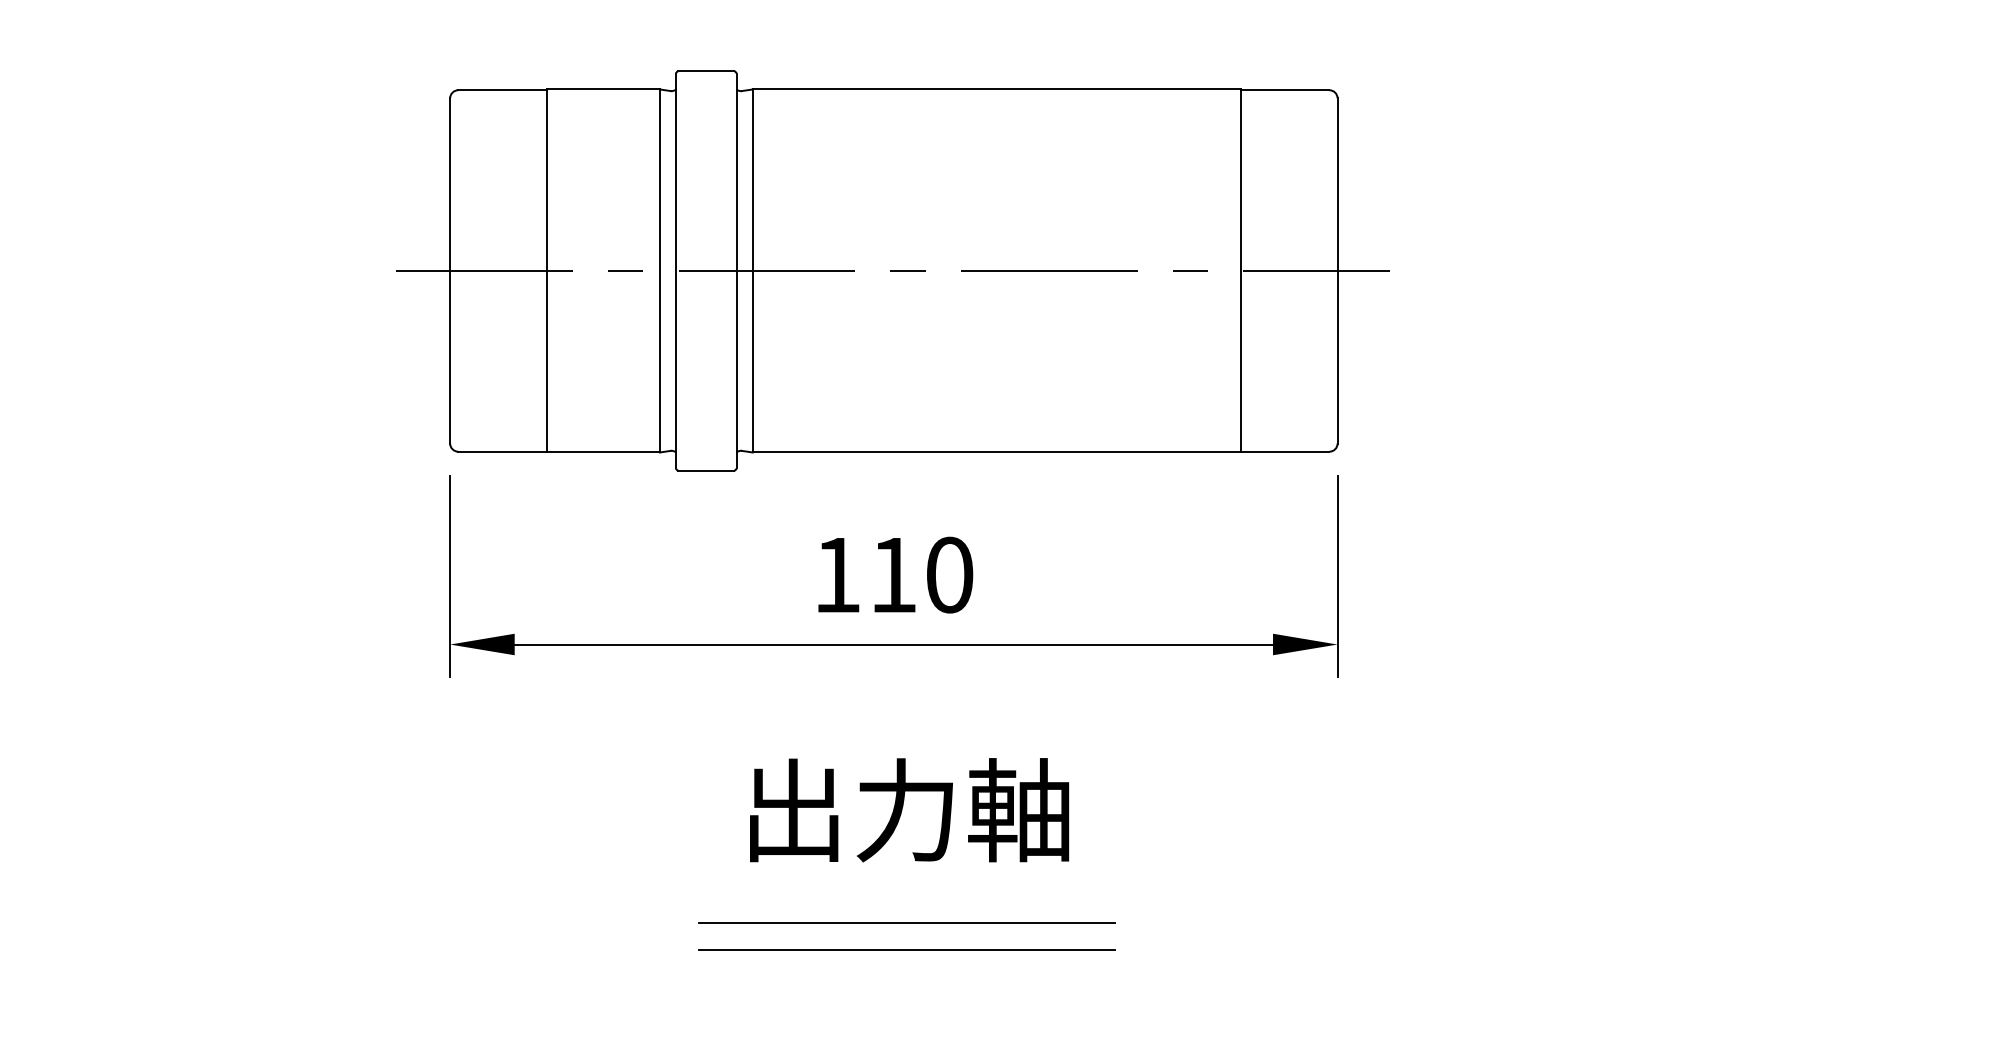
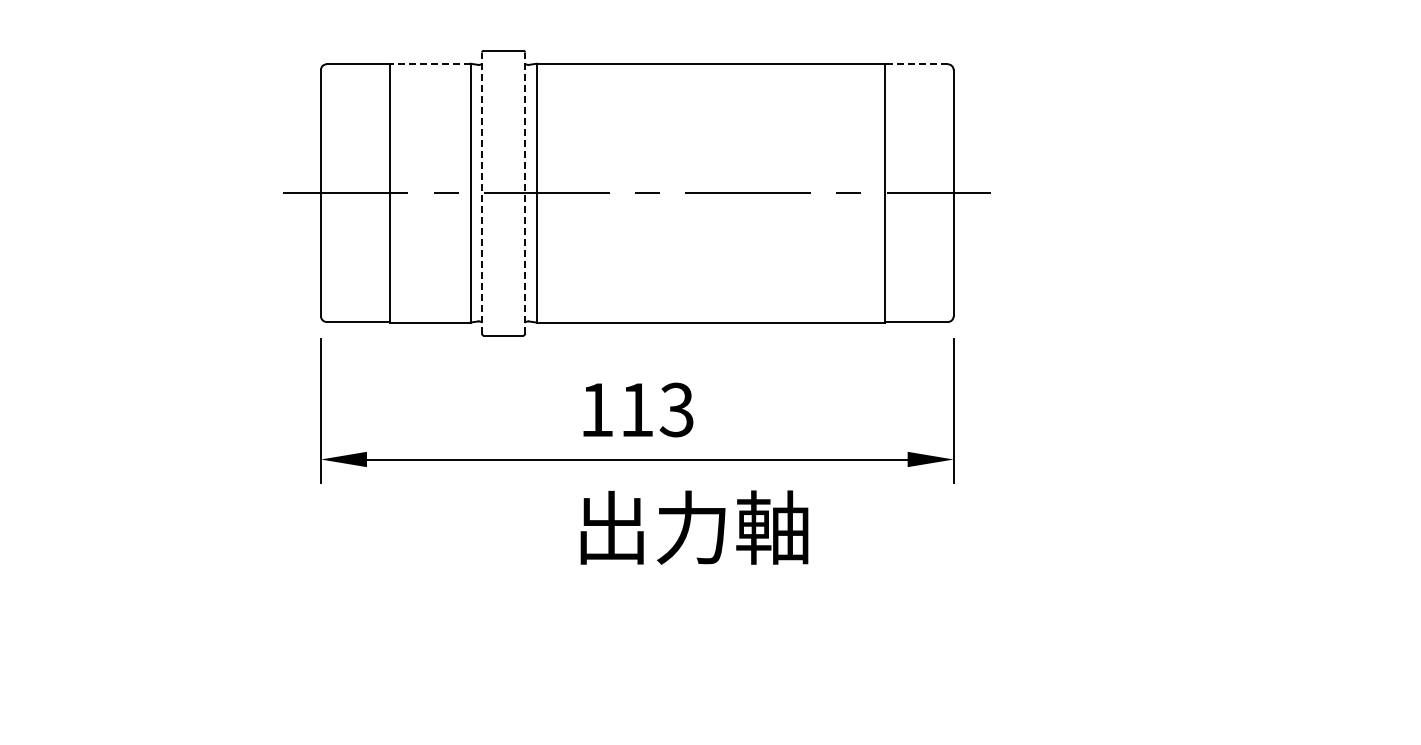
line: (602, 89) -> (429, 63), solid -> dashed
line: (1285, 90) -> (916, 64), solid -> dashed
line: (676, 271) -> (482, 193), solid -> dashed
line: (737, 271) -> (525, 193), solid -> dashed
text: (948, 574) -> (676, 409), 110 -> 113
text: (909, 810) -> (694, 527), moved
line: (906, 923) -> (646, 658), removed
line: (906, 950) -> (646, 677), removed

